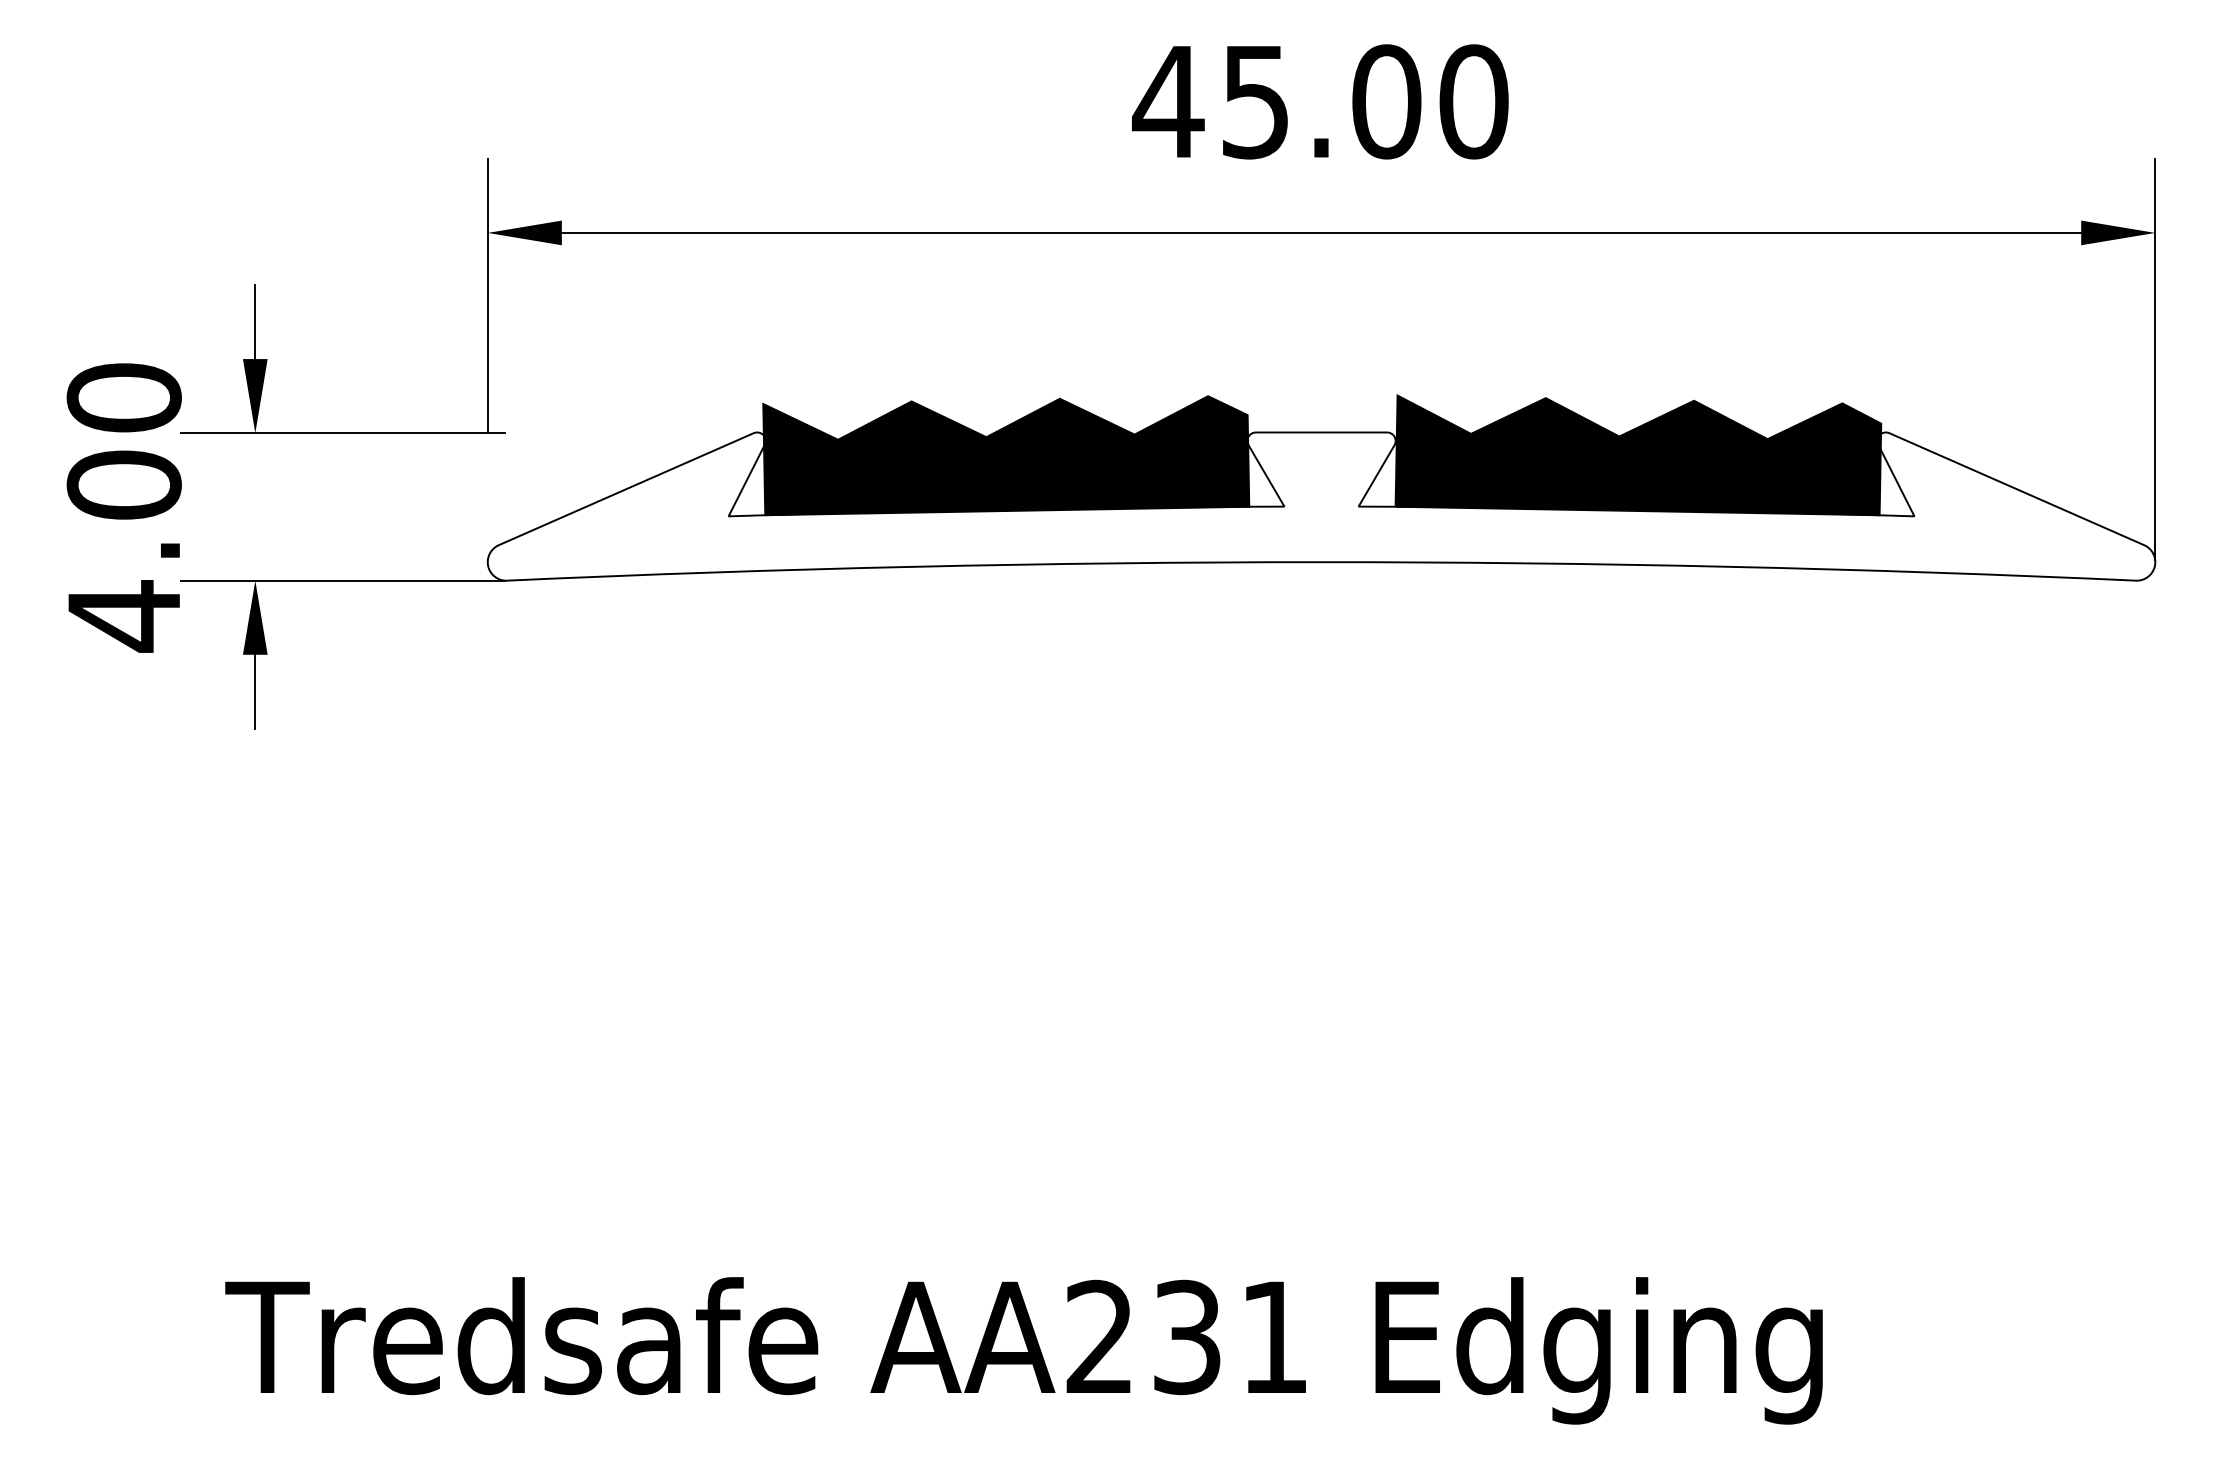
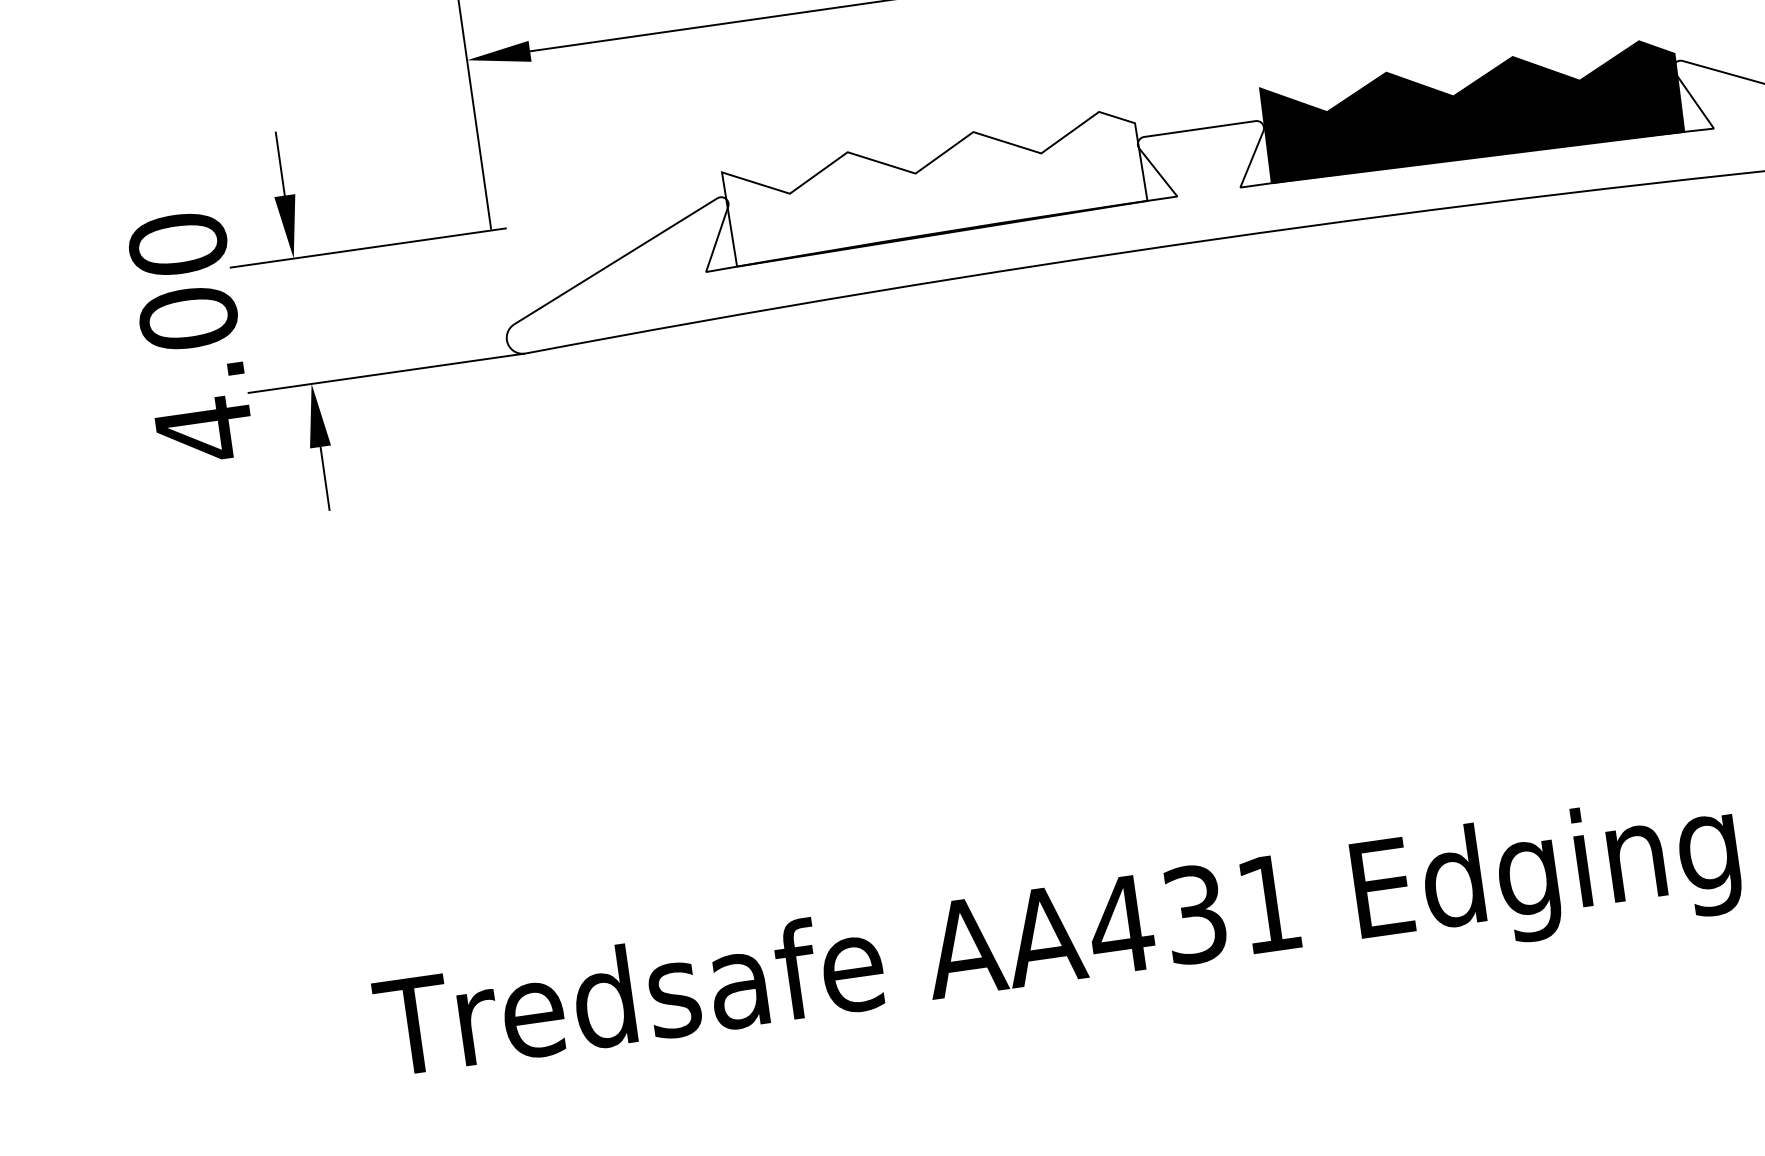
fill: (1006, 455) -> (934, 186), removed
text: (1099, 1335) -> (1120, 923), AA231 -> AA431

